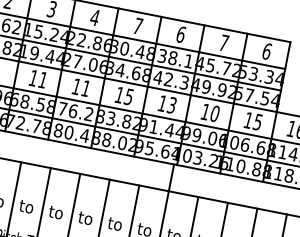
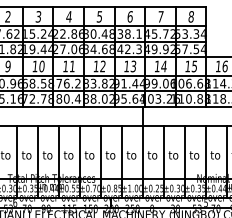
text: (137, 25) -> (99, 16), 7 -> 5
text: (265, 50) -> (190, 16), 6 -> 8
text: (42, 80) -> (41, 66), 11 -> 10
text: (128, 96) -> (102, 66), 15 -> 12
text: (214, 113) -> (163, 66), 10 -> 14

